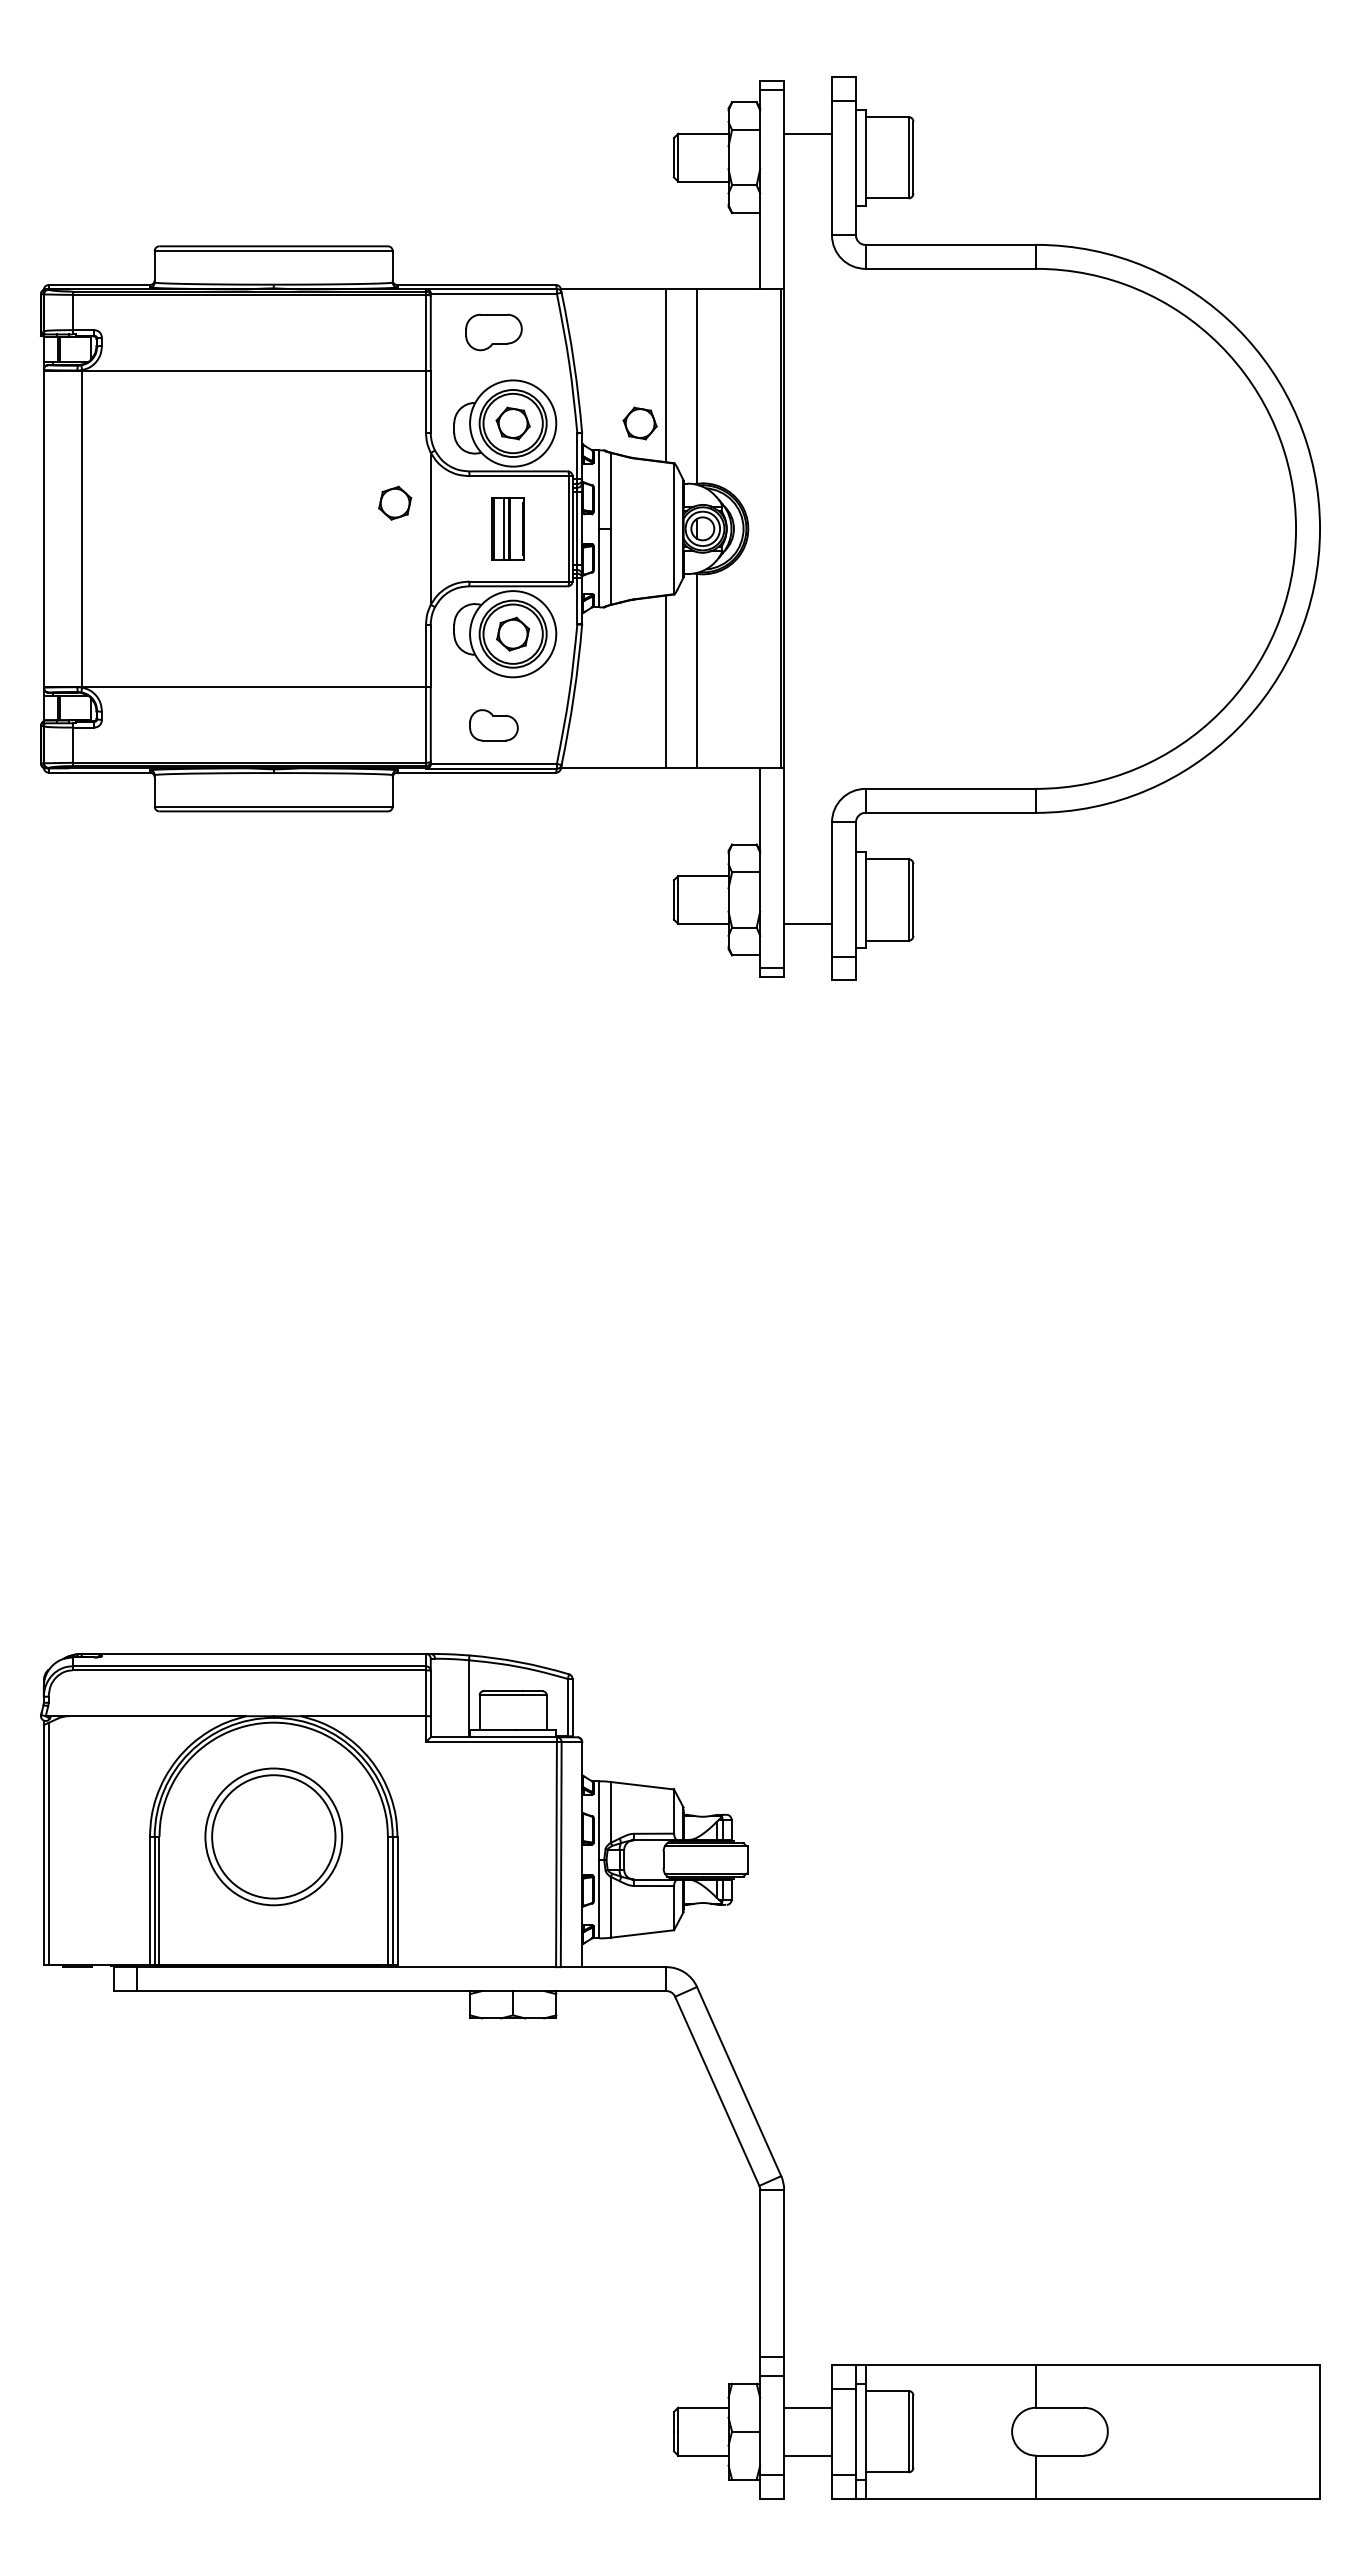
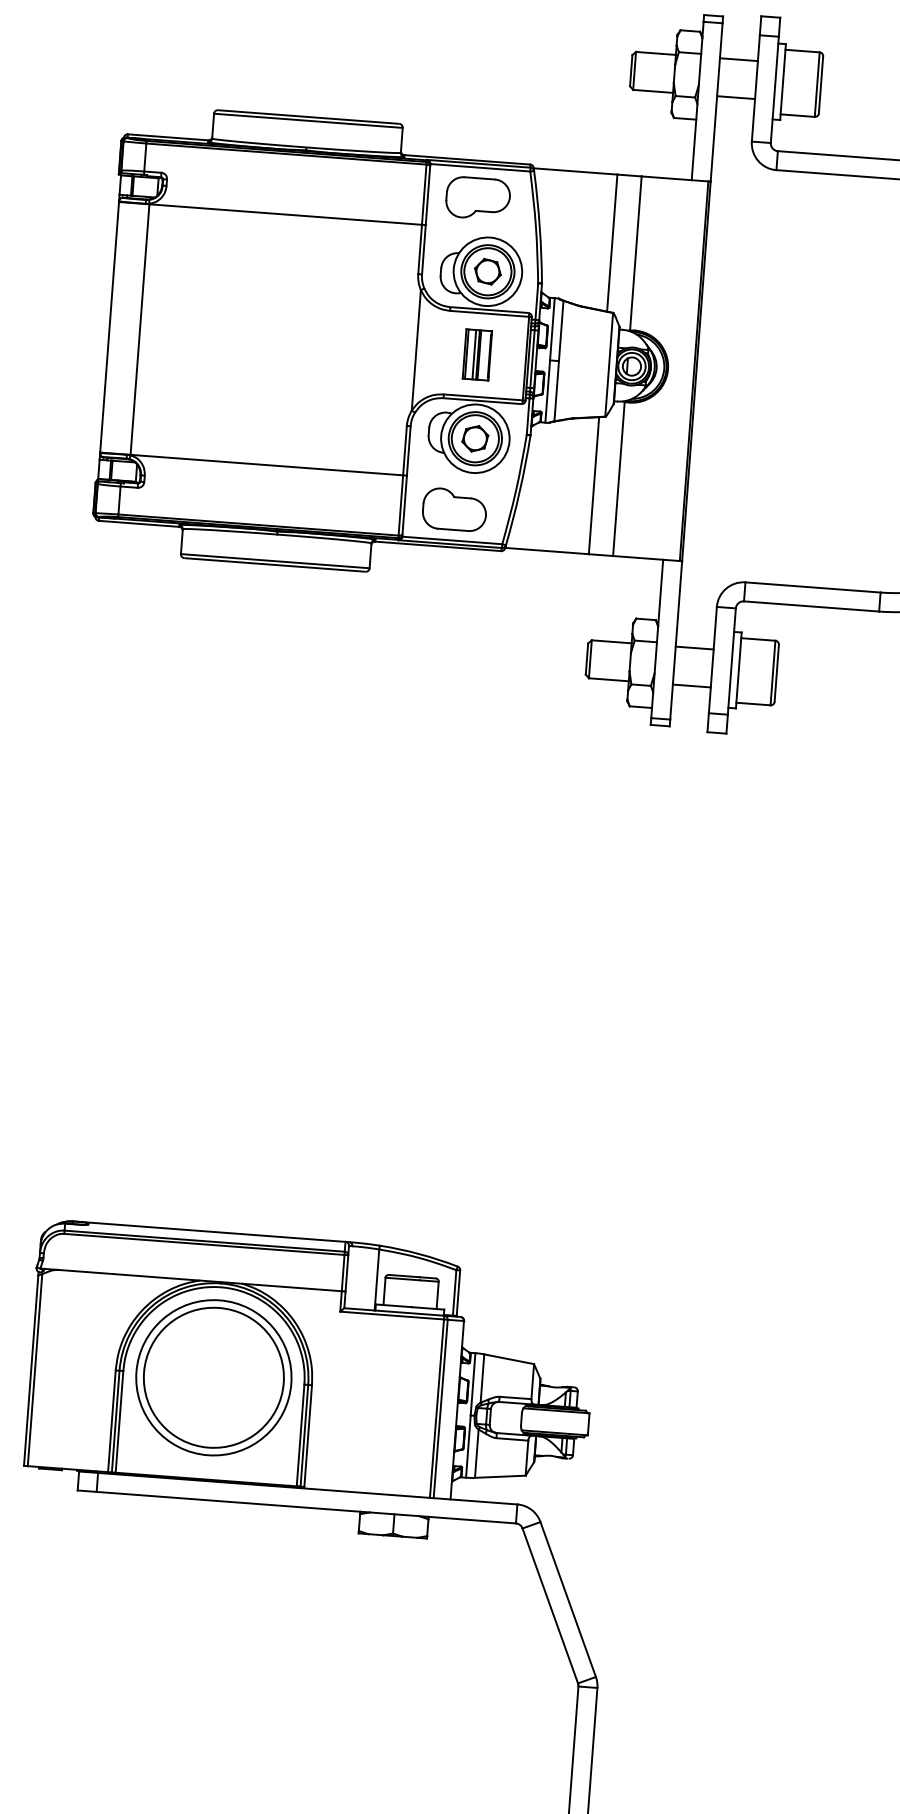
line: (808, 181) -> (736, 97), added
part: (493, 332) -> (477, 198), size x1.43
part: (639, 423) -> (588, 279), removed
part: (395, 502) -> (389, 327), removed
part: (493, 725) -> (454, 509), size x1.67
line: (808, 876) -> (695, 648), added
part: (273, 1836) -> (213, 1377), size x1.43

